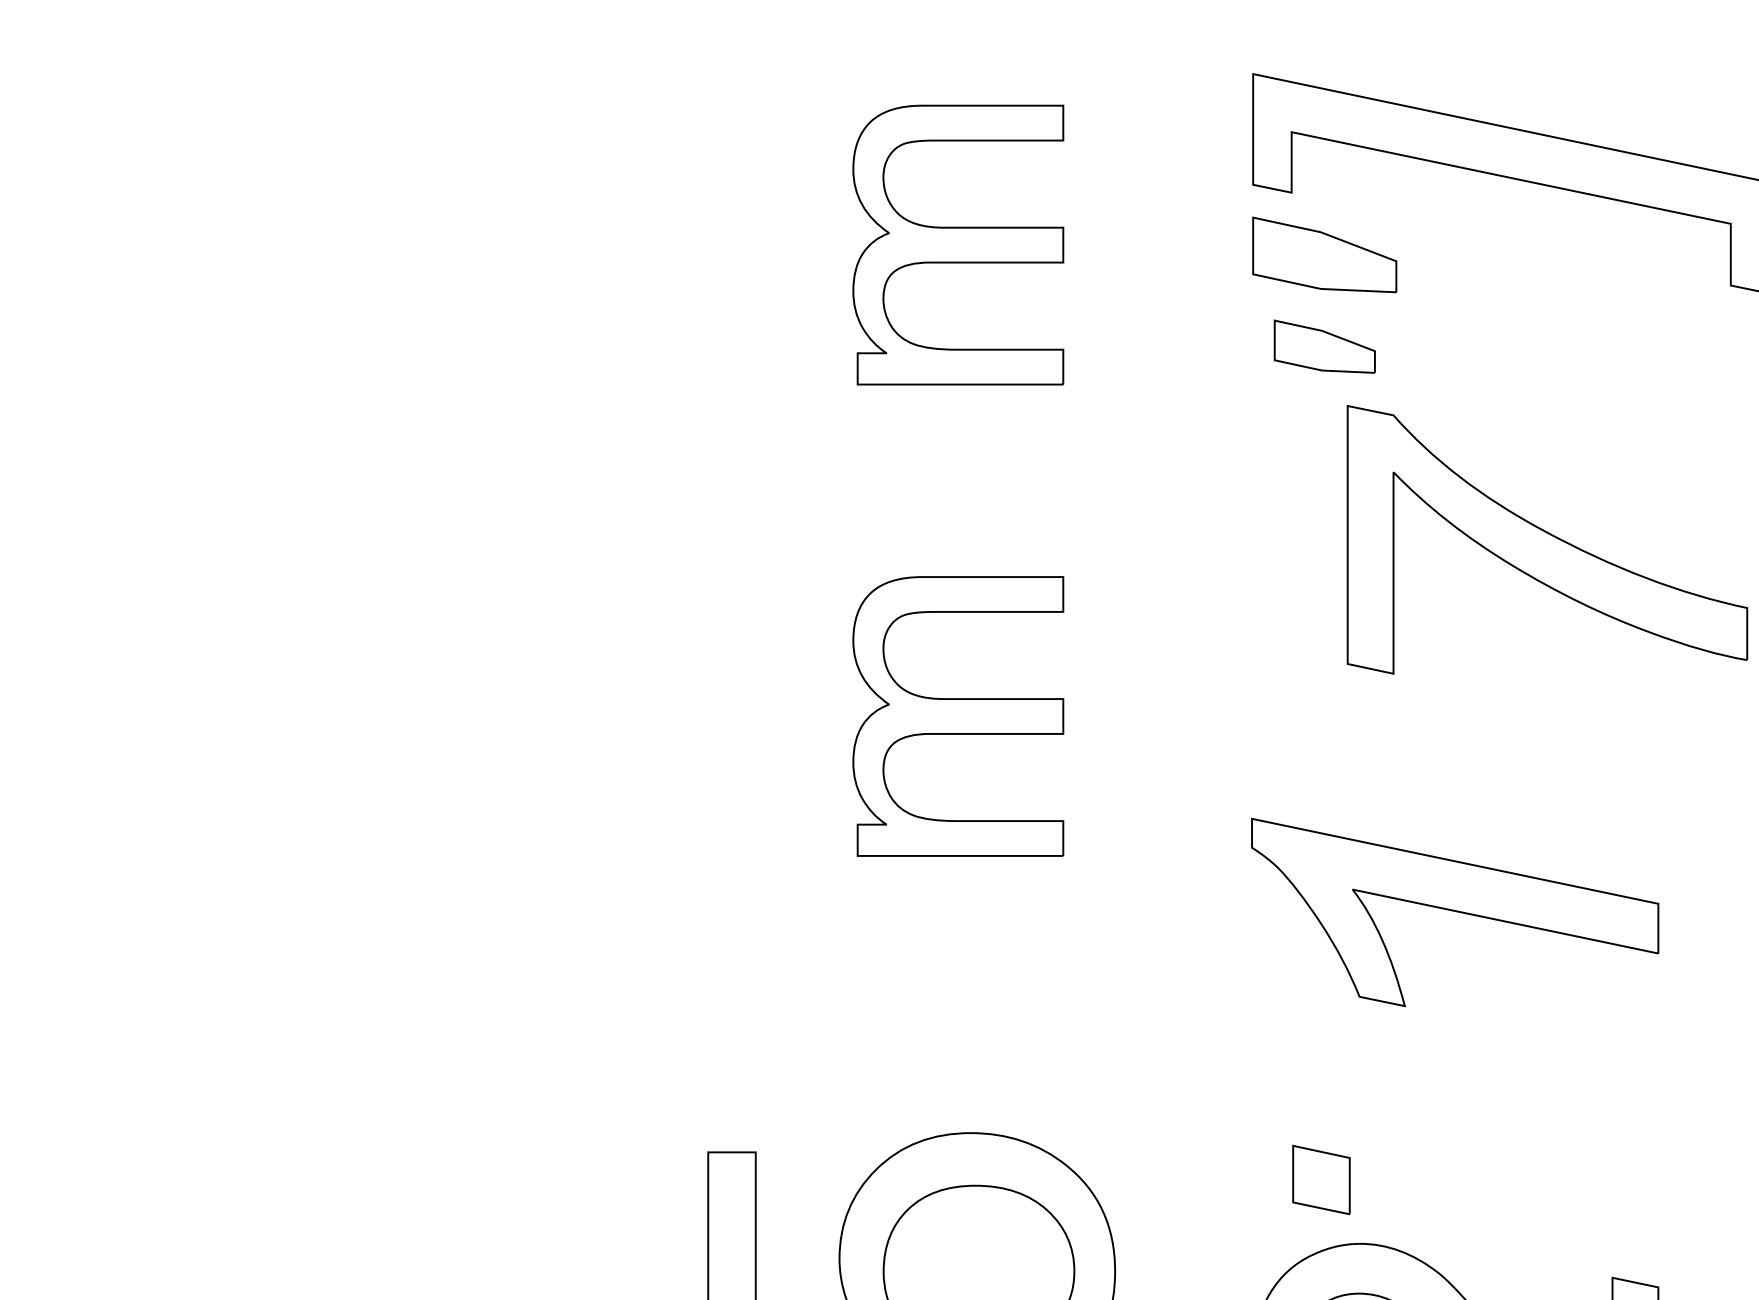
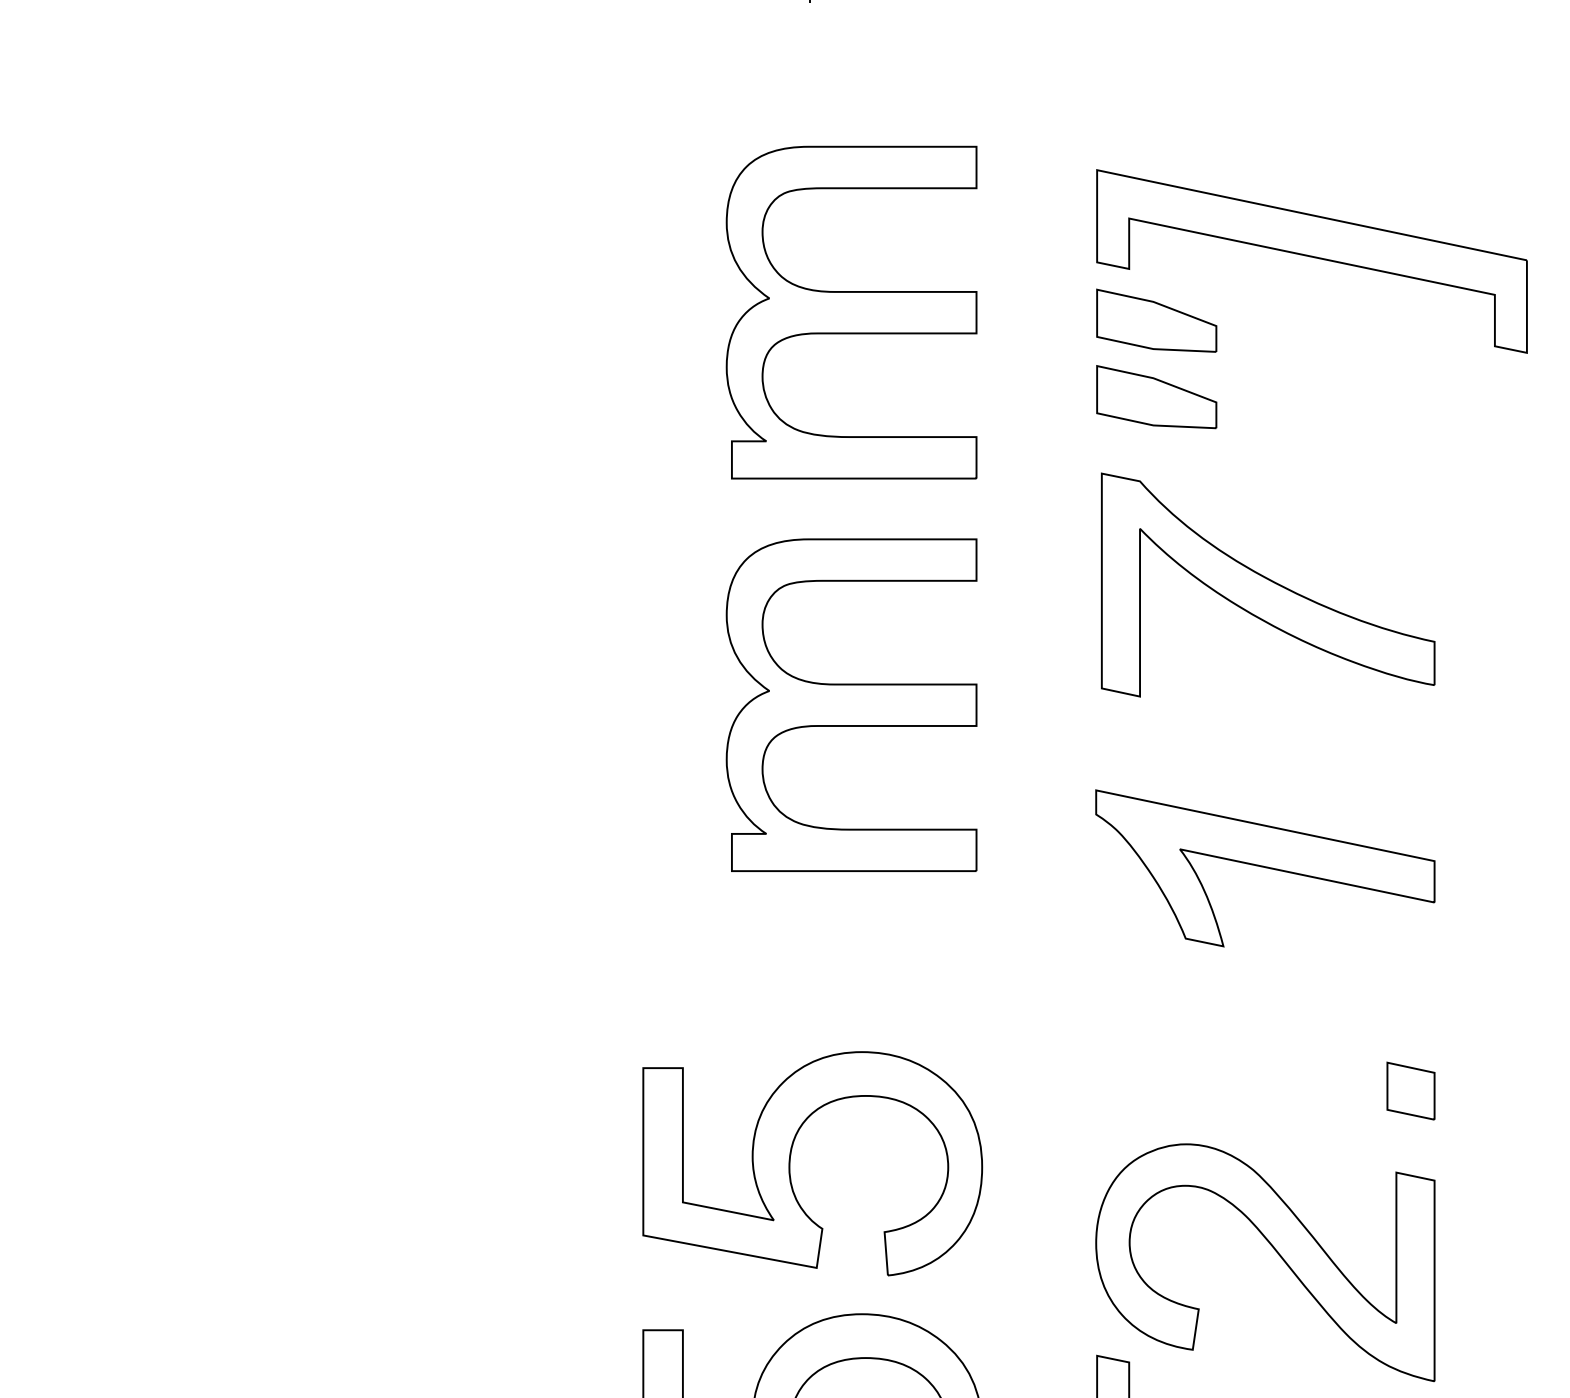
part: (958, 244) -> (851, 312), size x1.43
part: (1324, 347) -> (1156, 397), size x1.43
part: (1547, 539) -> (1268, 584), moved
part: (958, 715) -> (851, 704), size x1.43
part: (1320, 1179) -> (1410, 1090), moved

